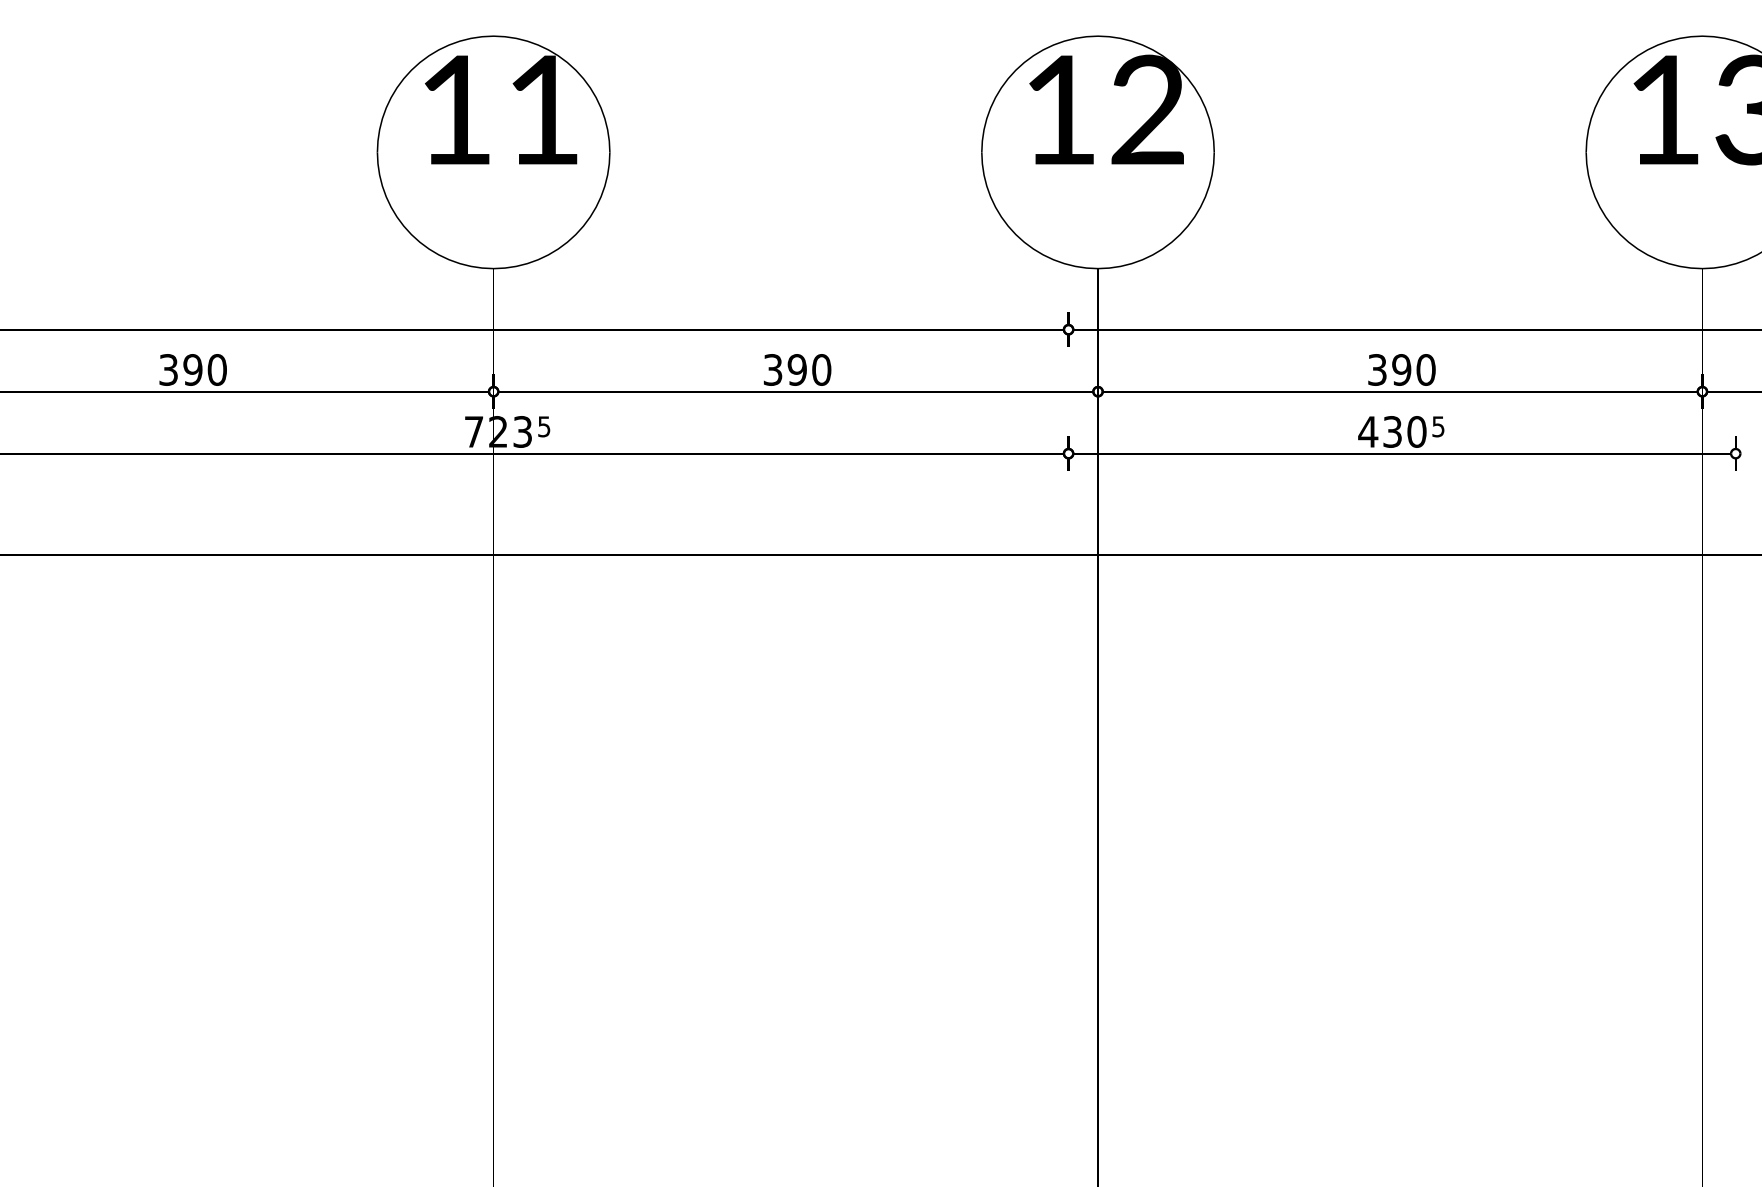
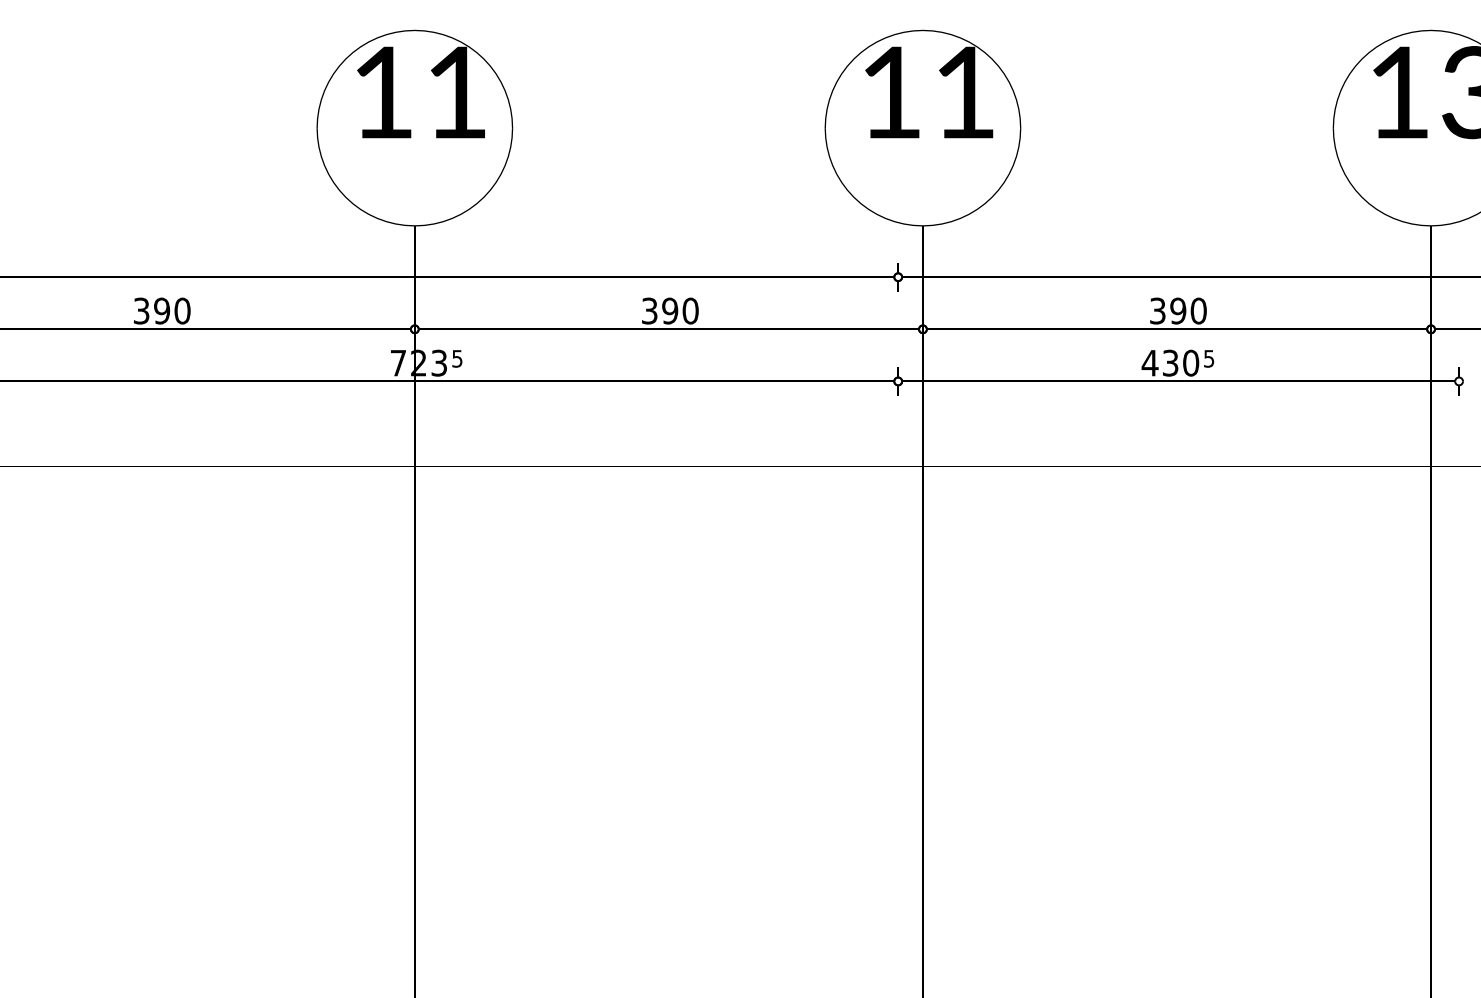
text: (1147, 109) -> (964, 92), 12 -> 11

